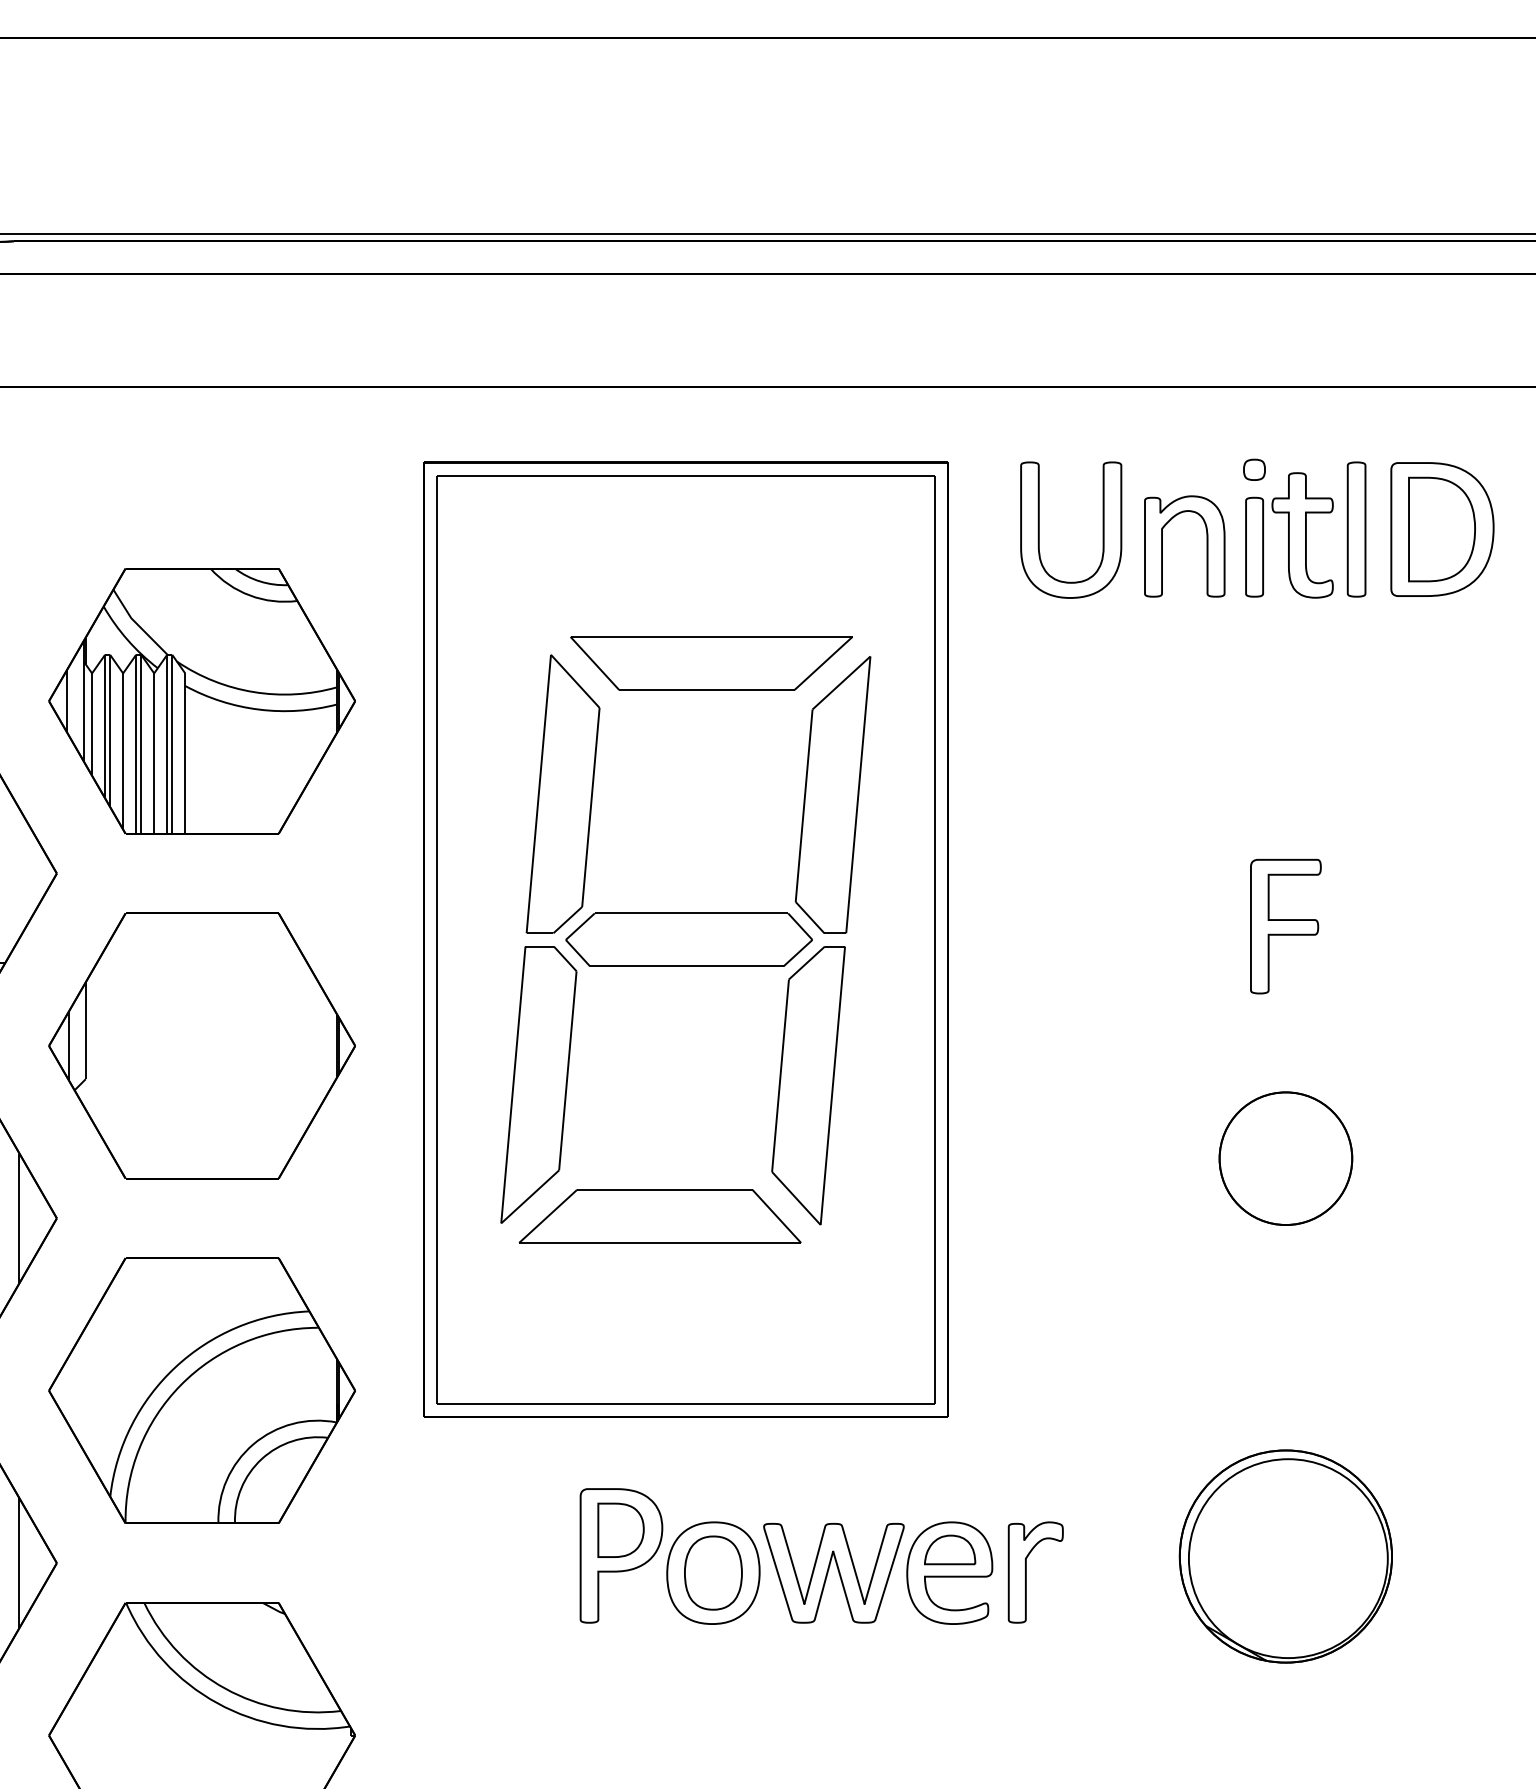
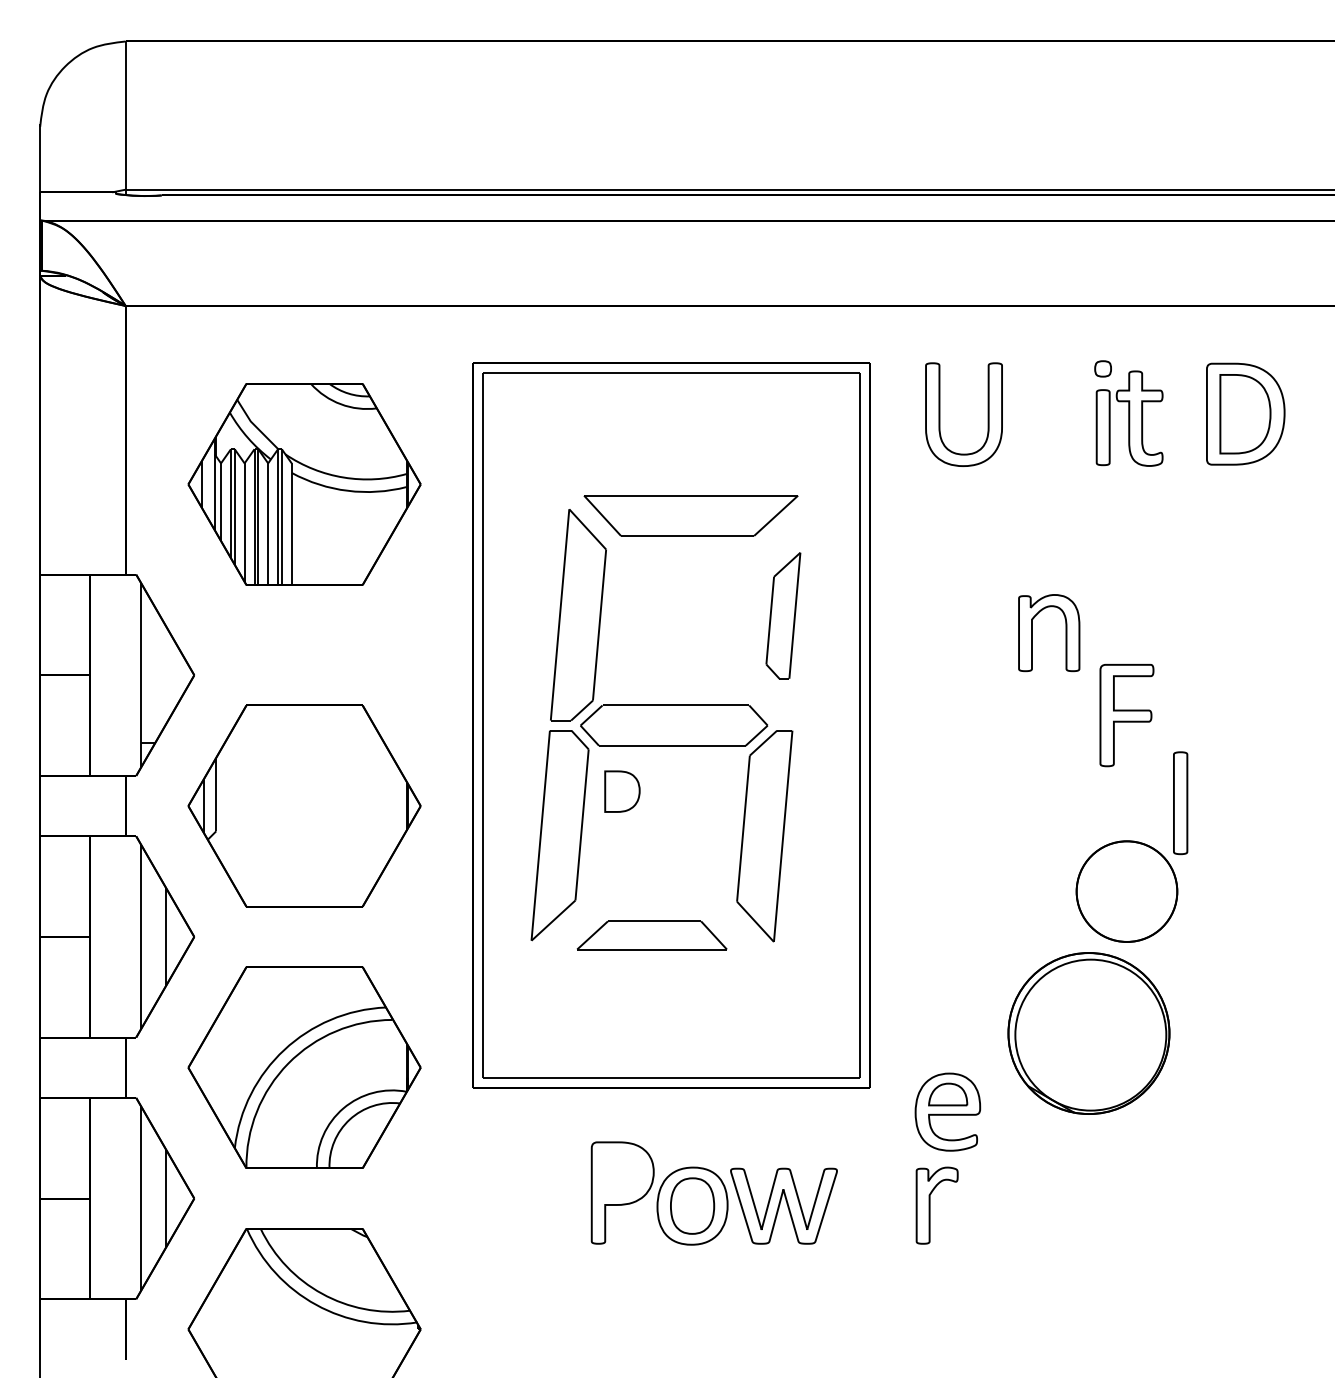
part: (1356, 529) -> (1180, 803), moved
part: (1206, 547) -> (1065, 633), moved
part: (202, 701) -> (304, 484), moved
part: (833, 794) -> (783, 615), size x0.6
part: (659, 1216) -> (651, 935), size x0.7
part: (621, 1530) -> (622, 791), moved
part: (1285, 1556) -> (1088, 1033), moved
part: (949, 1572) -> (947, 1111), moved

